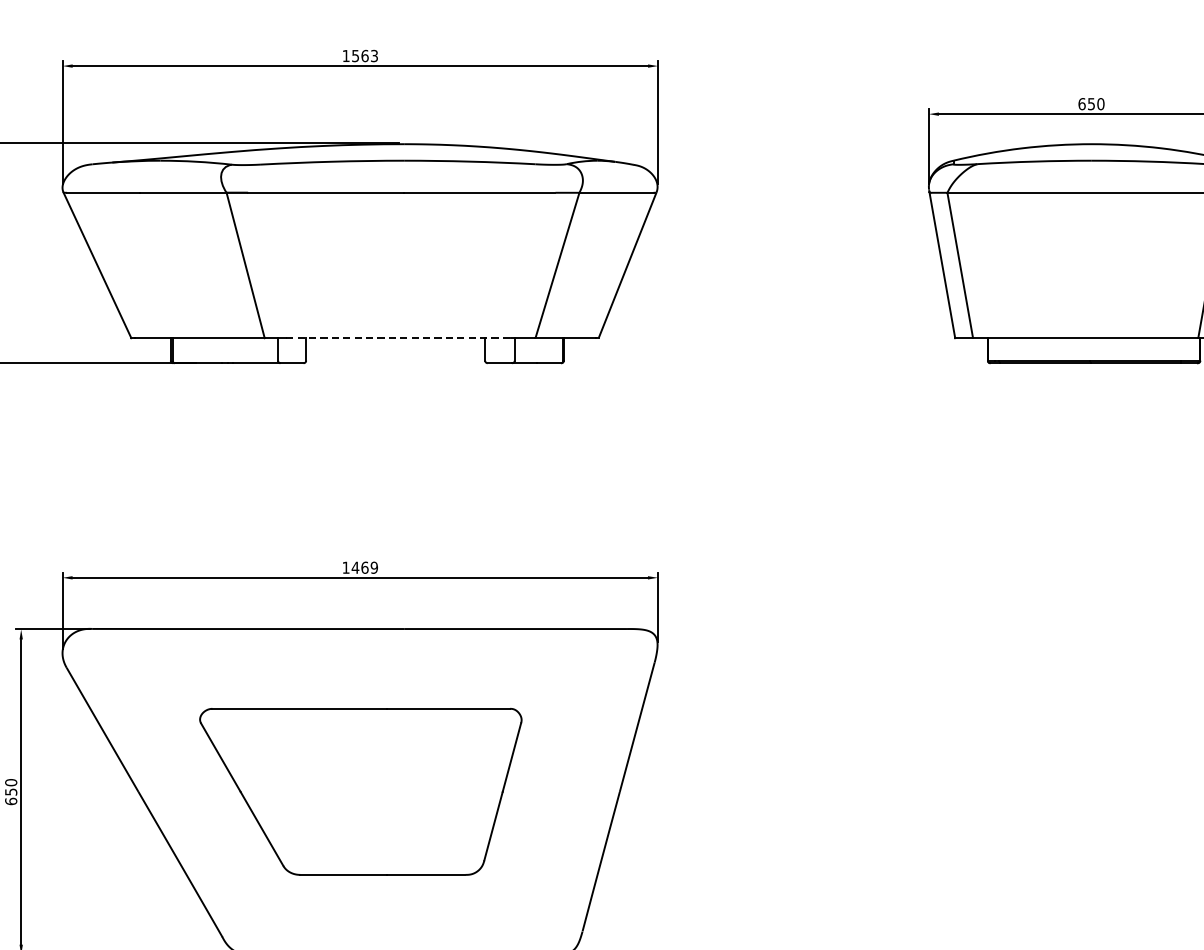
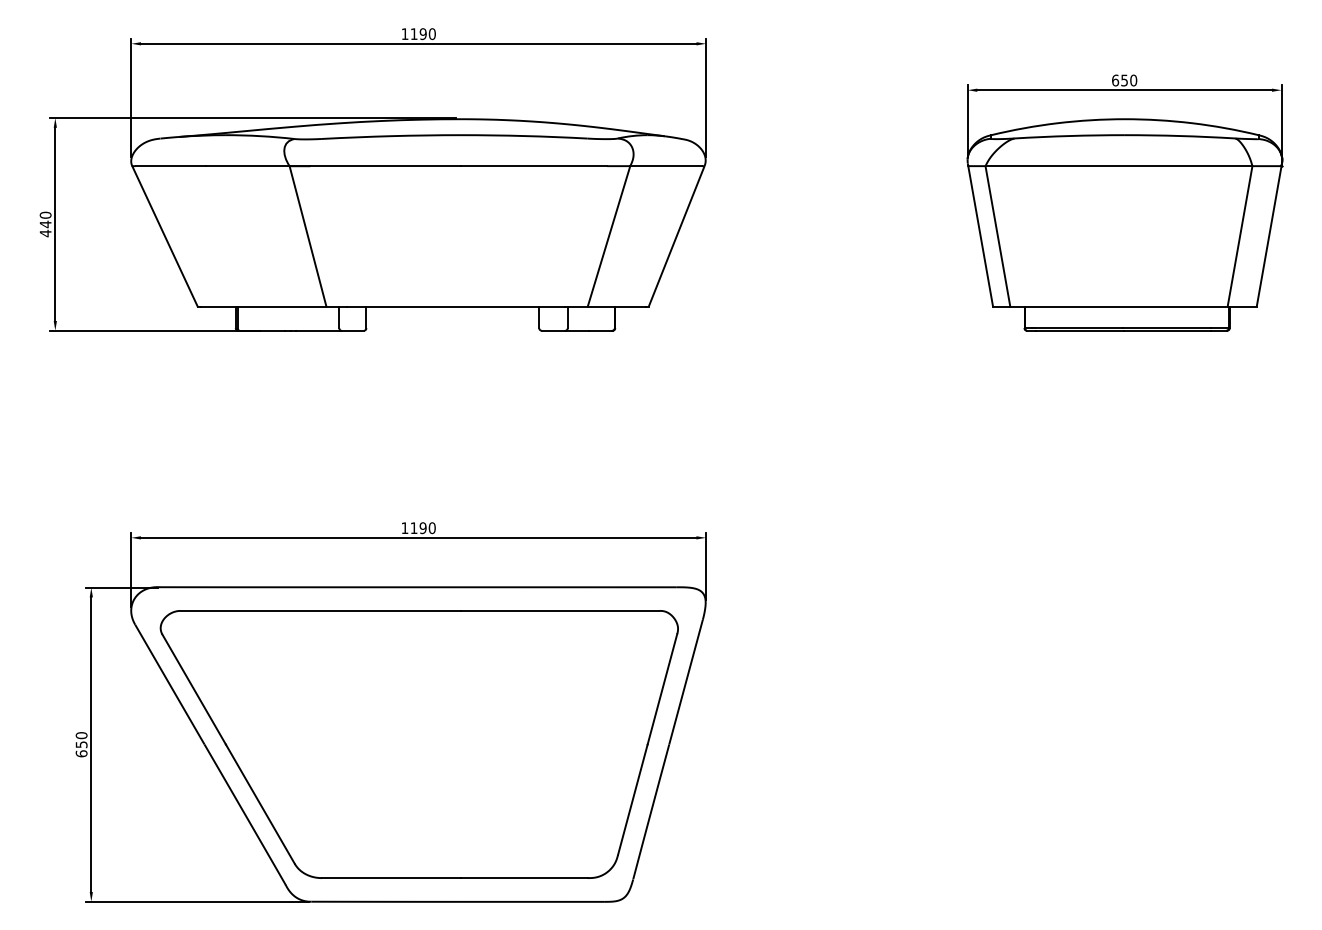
text: (364, 56) -> (422, 34), 1563 -> 1190
line: (398, 338) -> (455, 306), dashed -> solid
text: (364, 568) -> (422, 528), 1469 -> 1190
part: (360, 791) -> (418, 744), size x1.67

